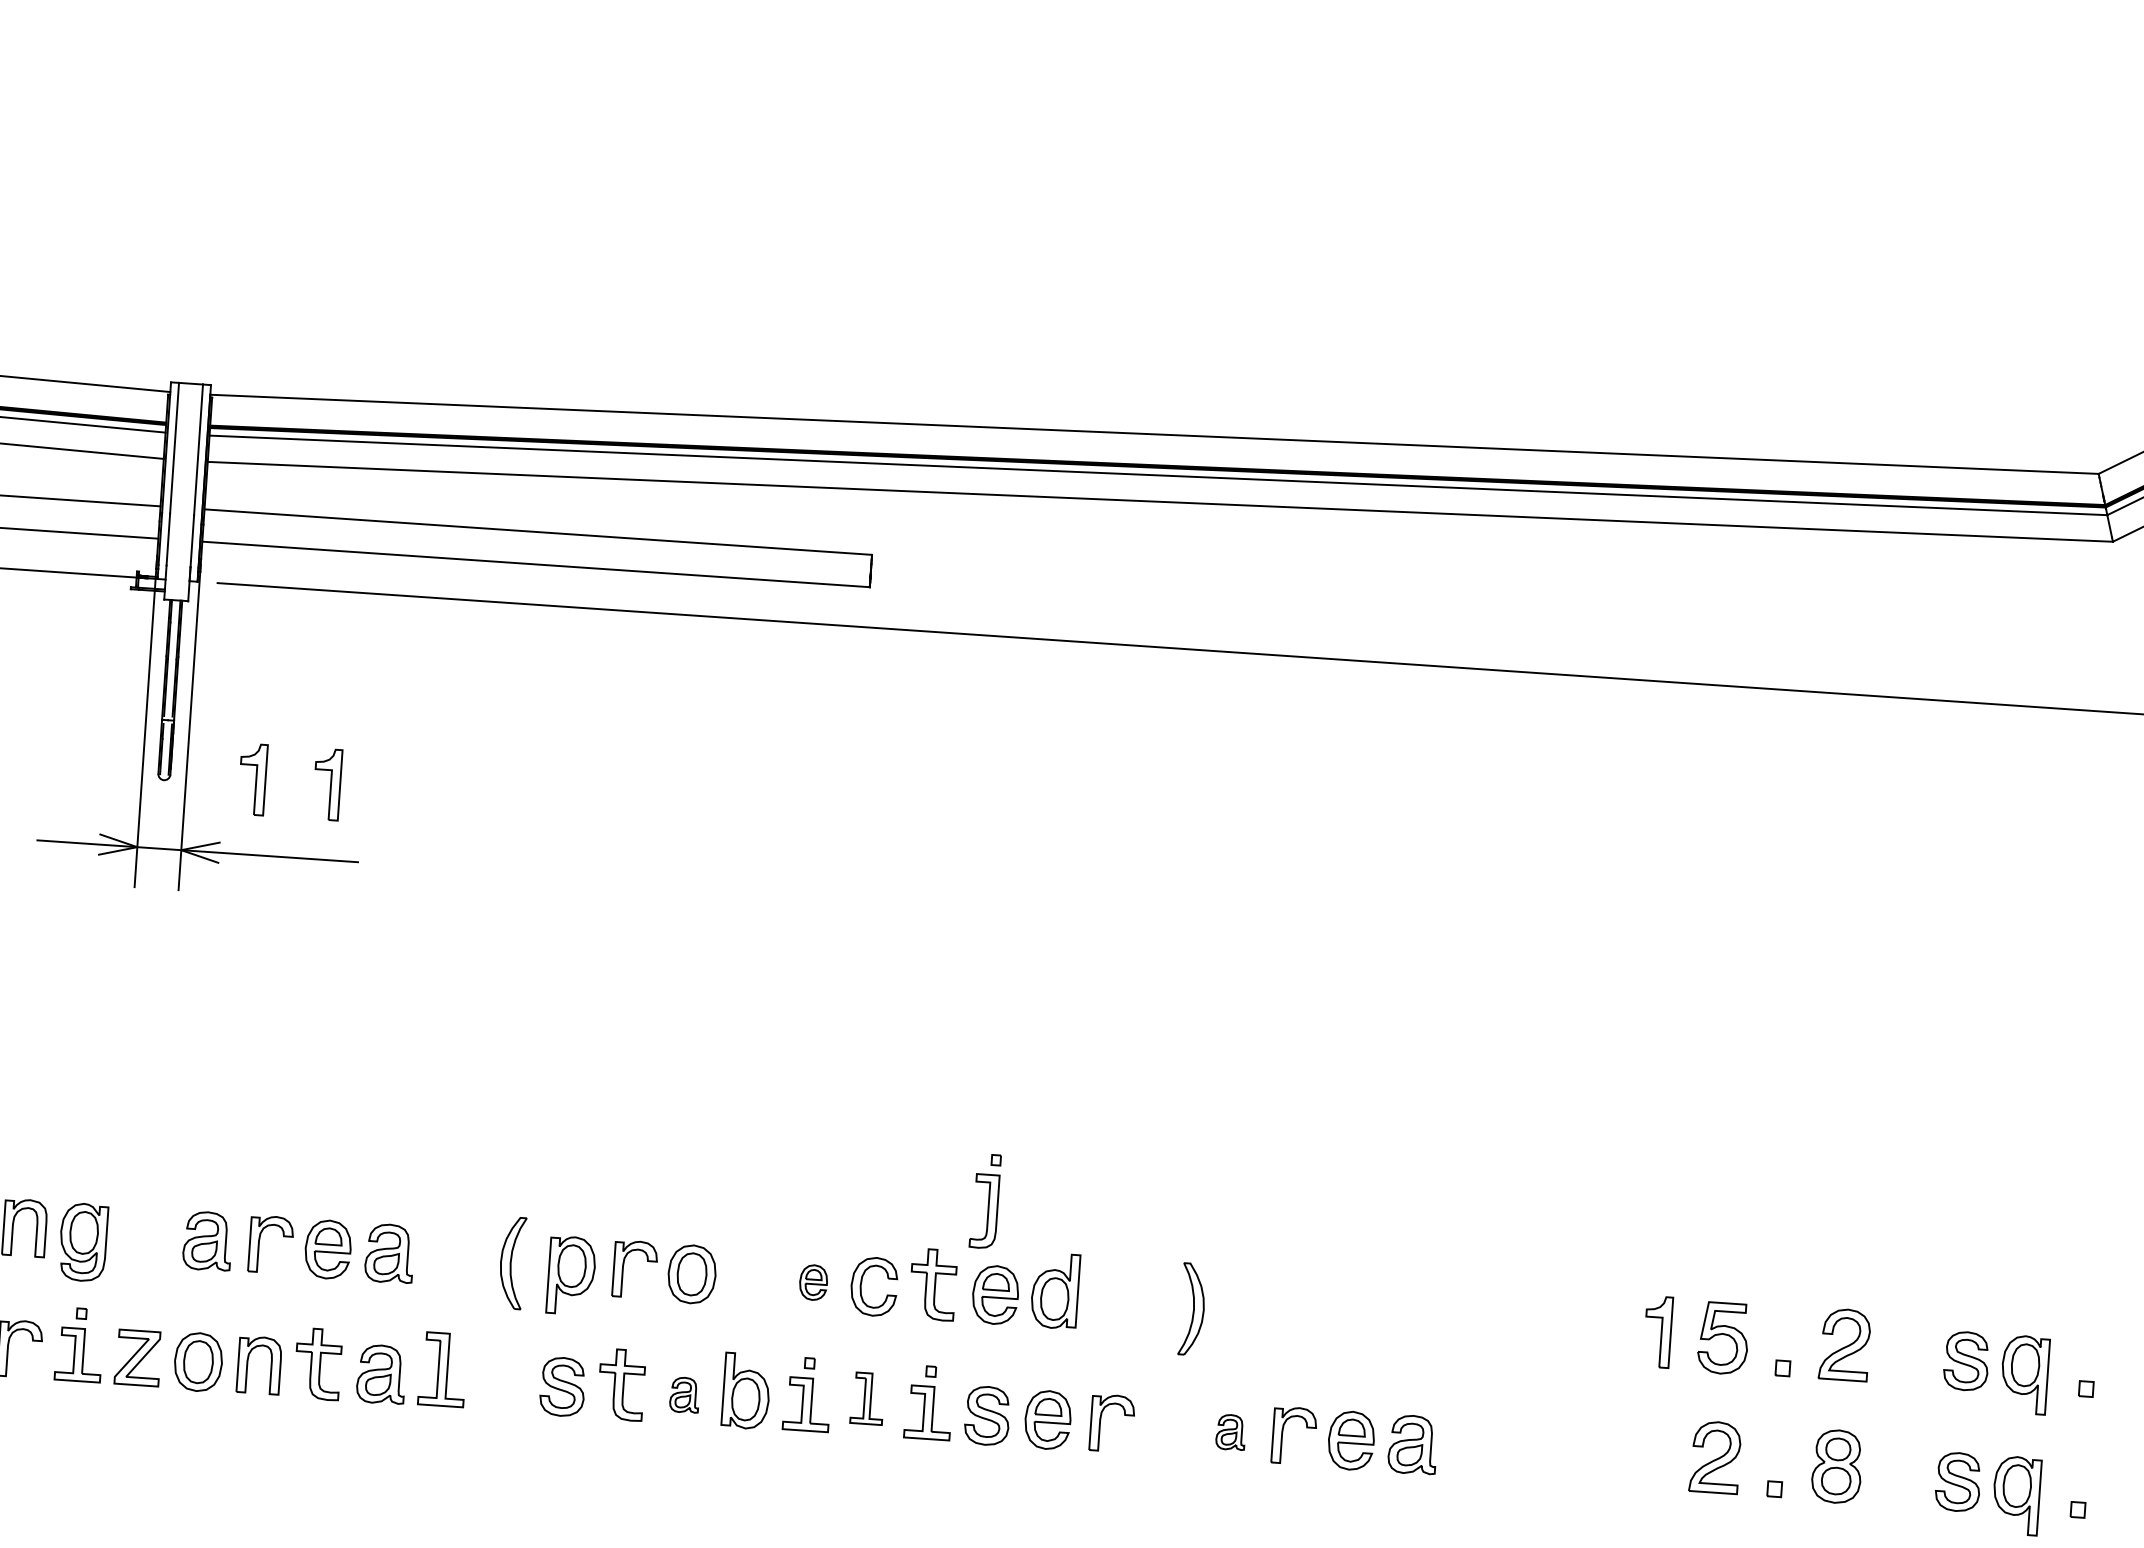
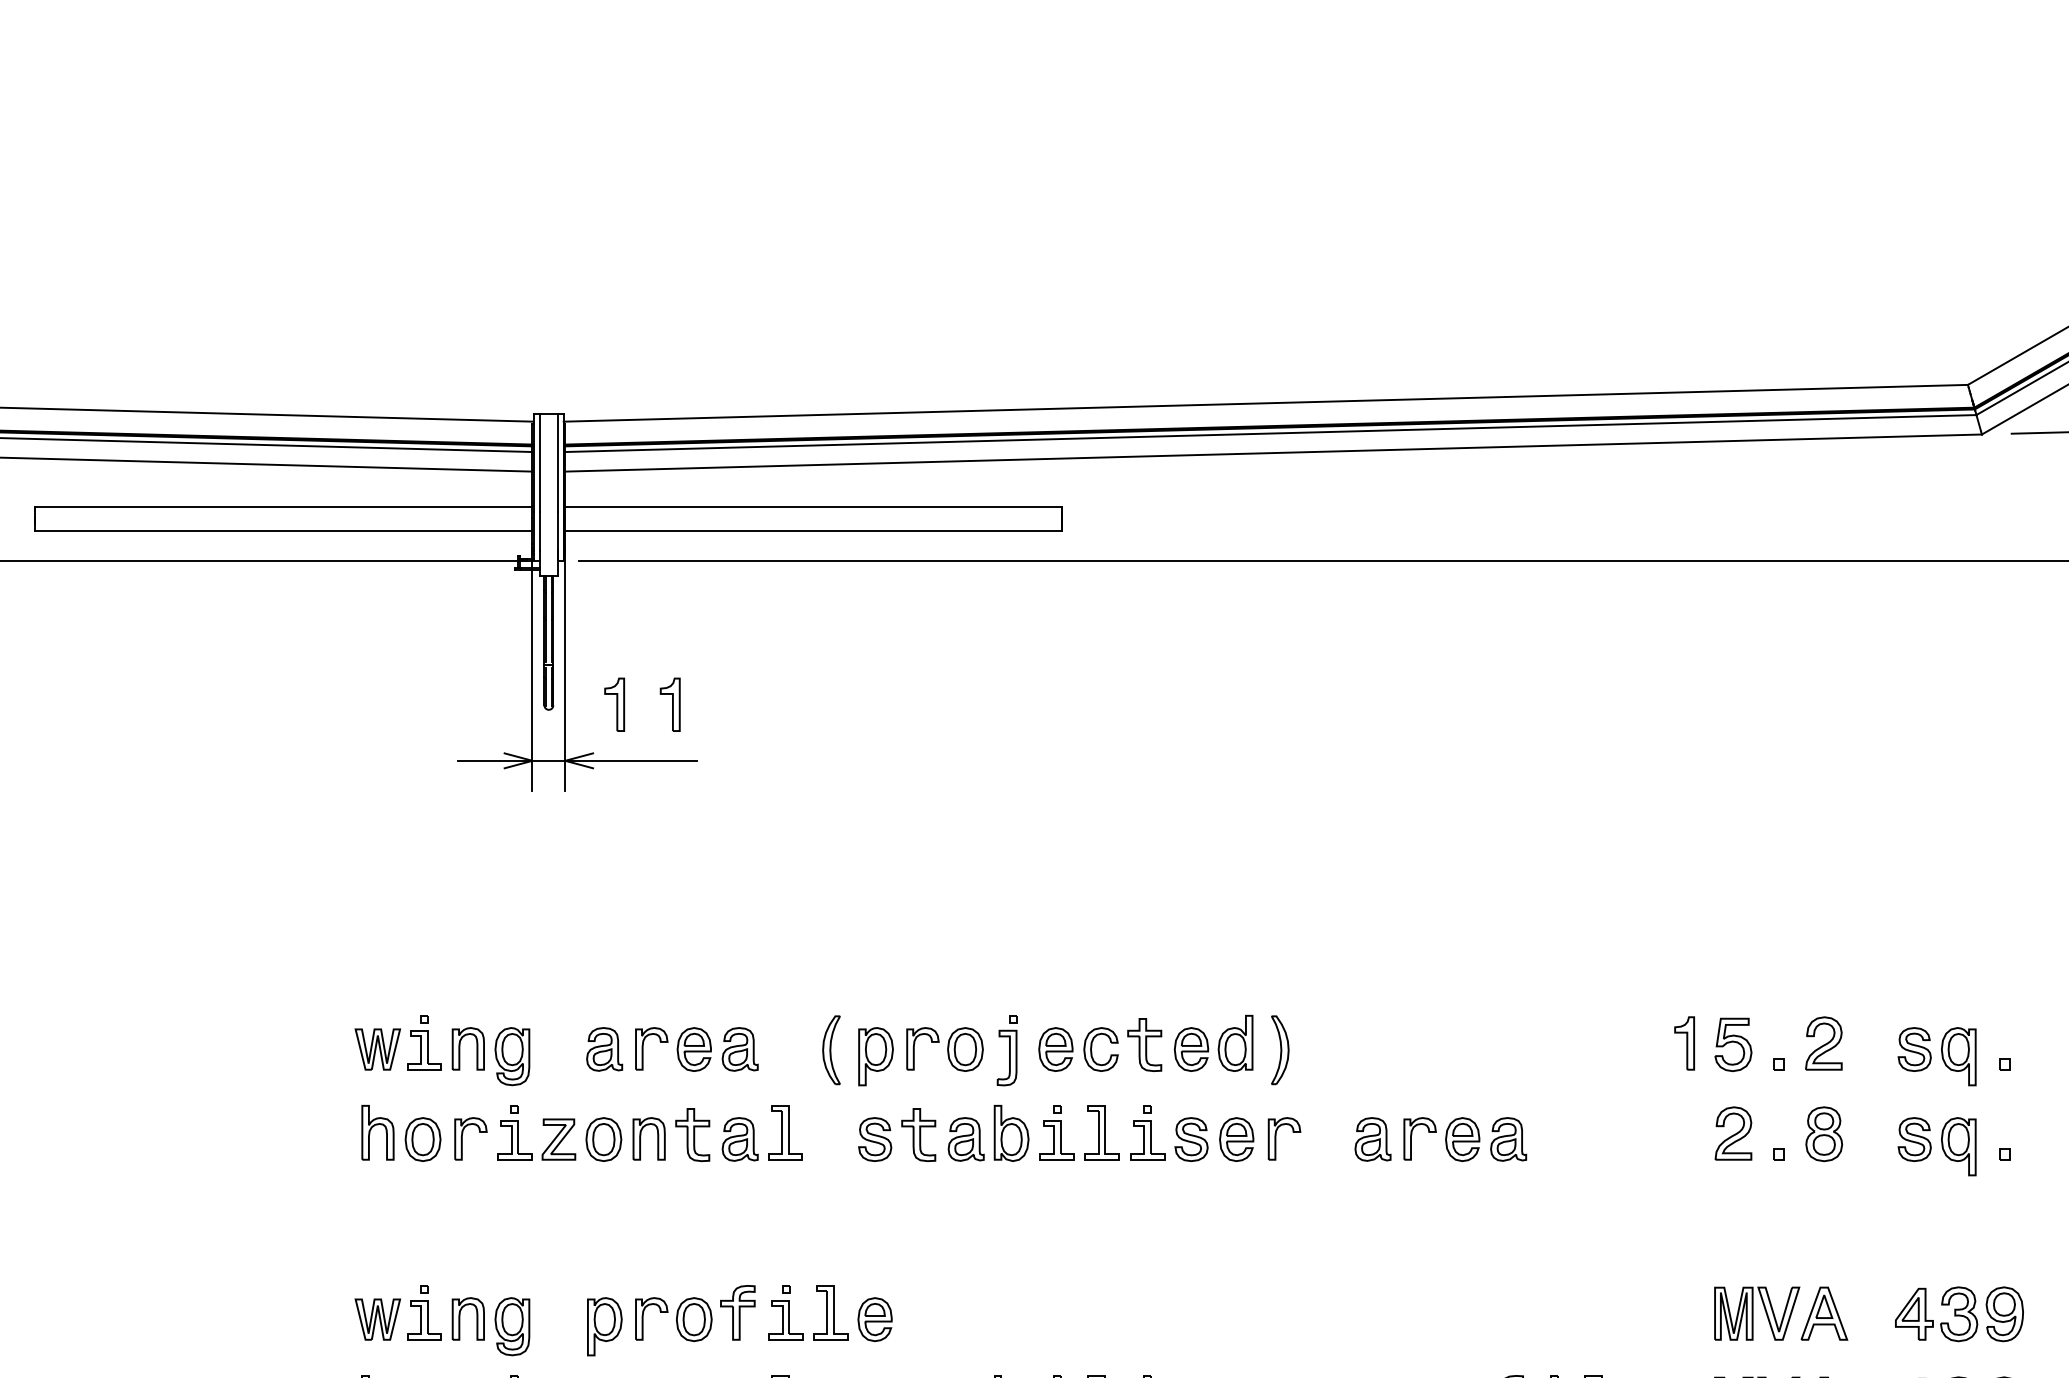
part: (984, 1201) -> (1006, 1050), moved
part: (813, 1282) -> (1055, 1049), size x1.67
part: (1192, 1309) -> (1280, 1050), moved
part: (683, 1395) -> (965, 1139), size x1.67
part: (867, 1398) -> (1101, 1132), size x1.43
part: (1230, 1432) -> (1372, 1139), size x1.67

